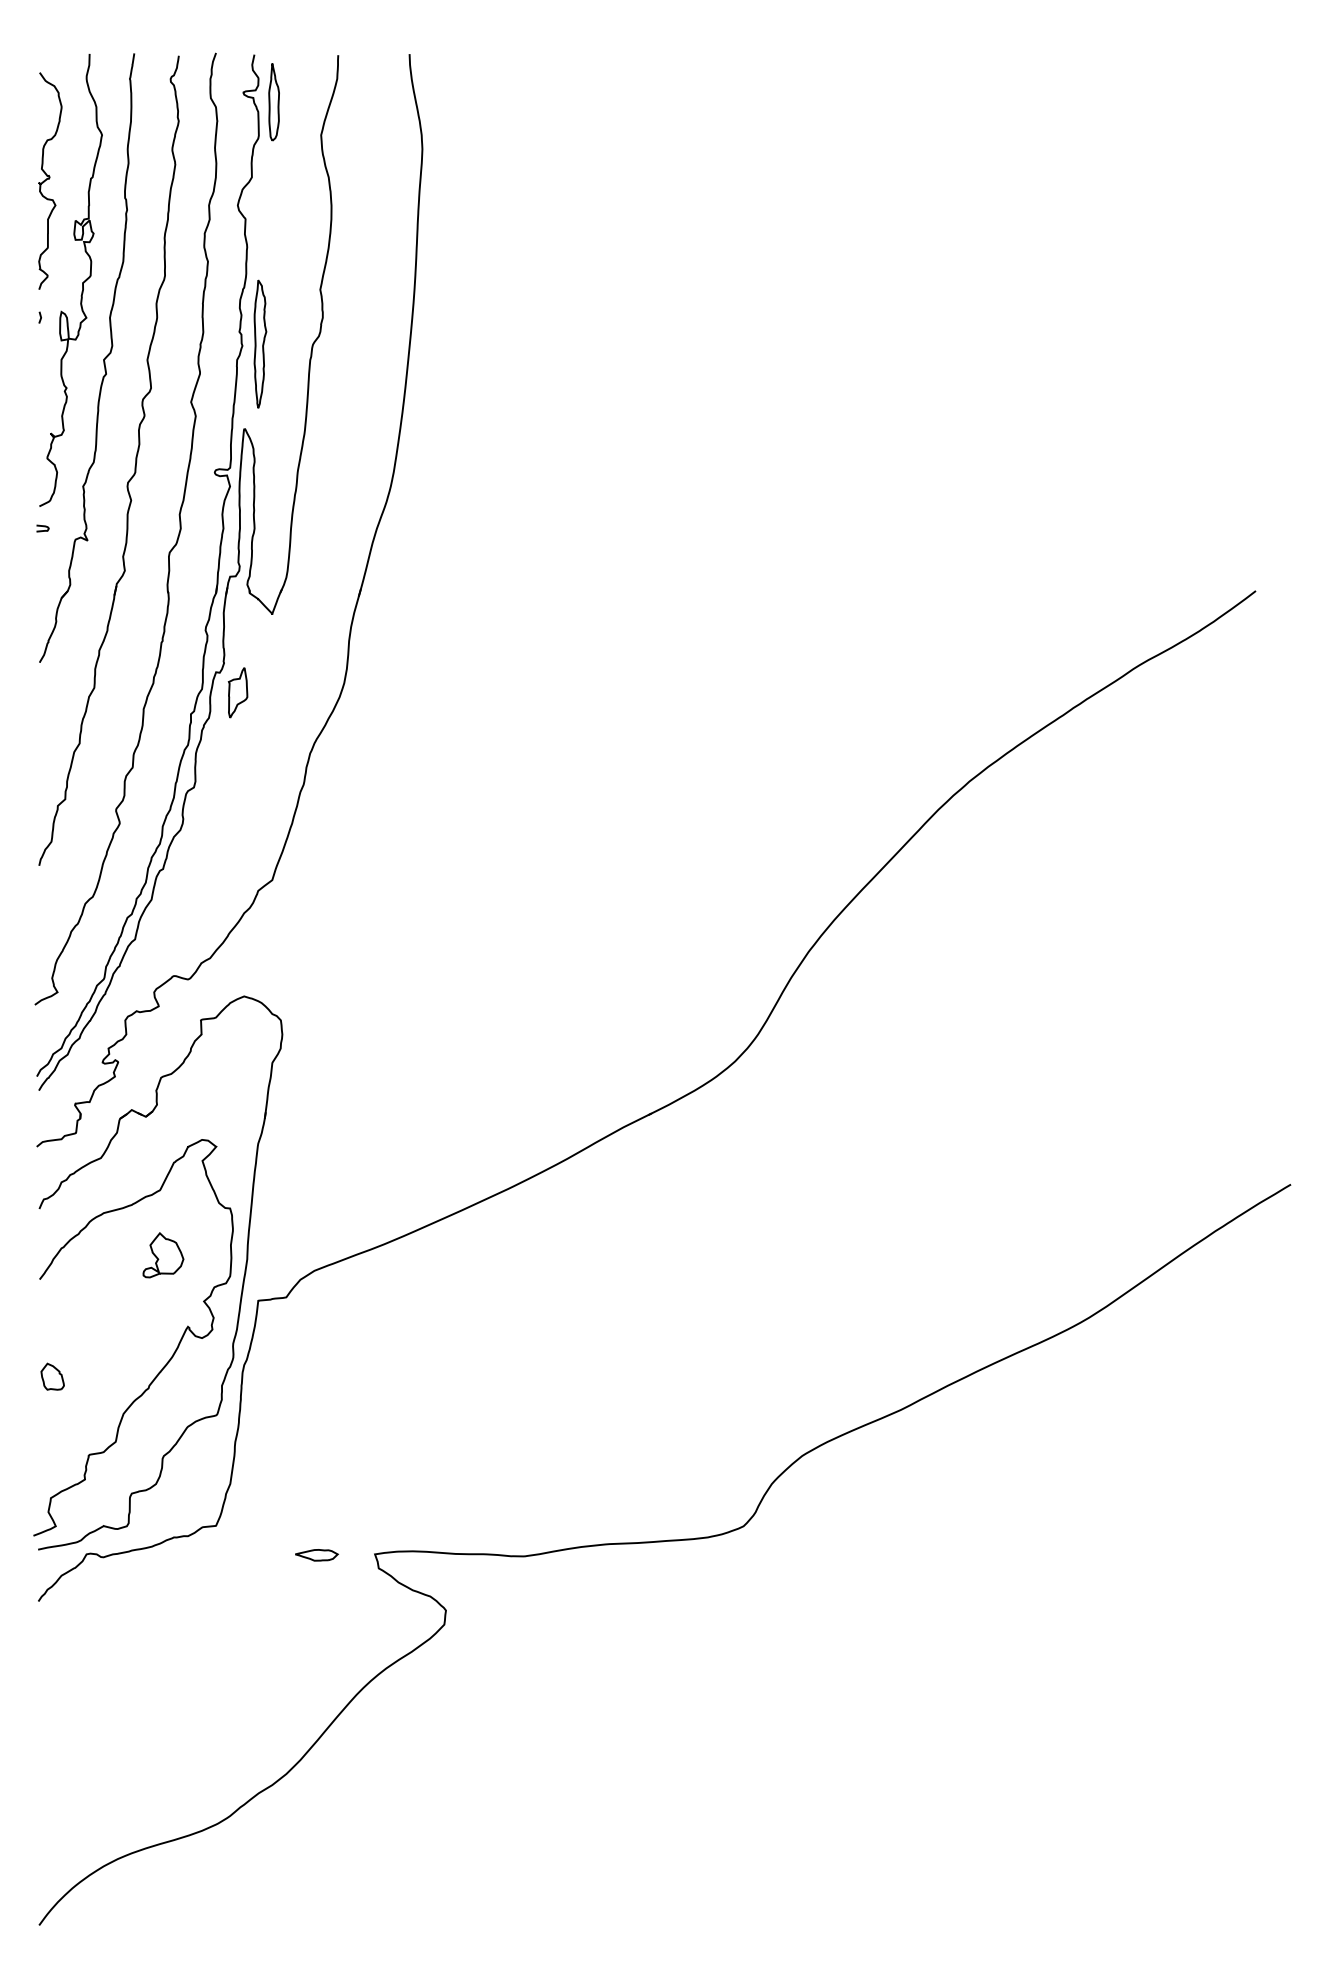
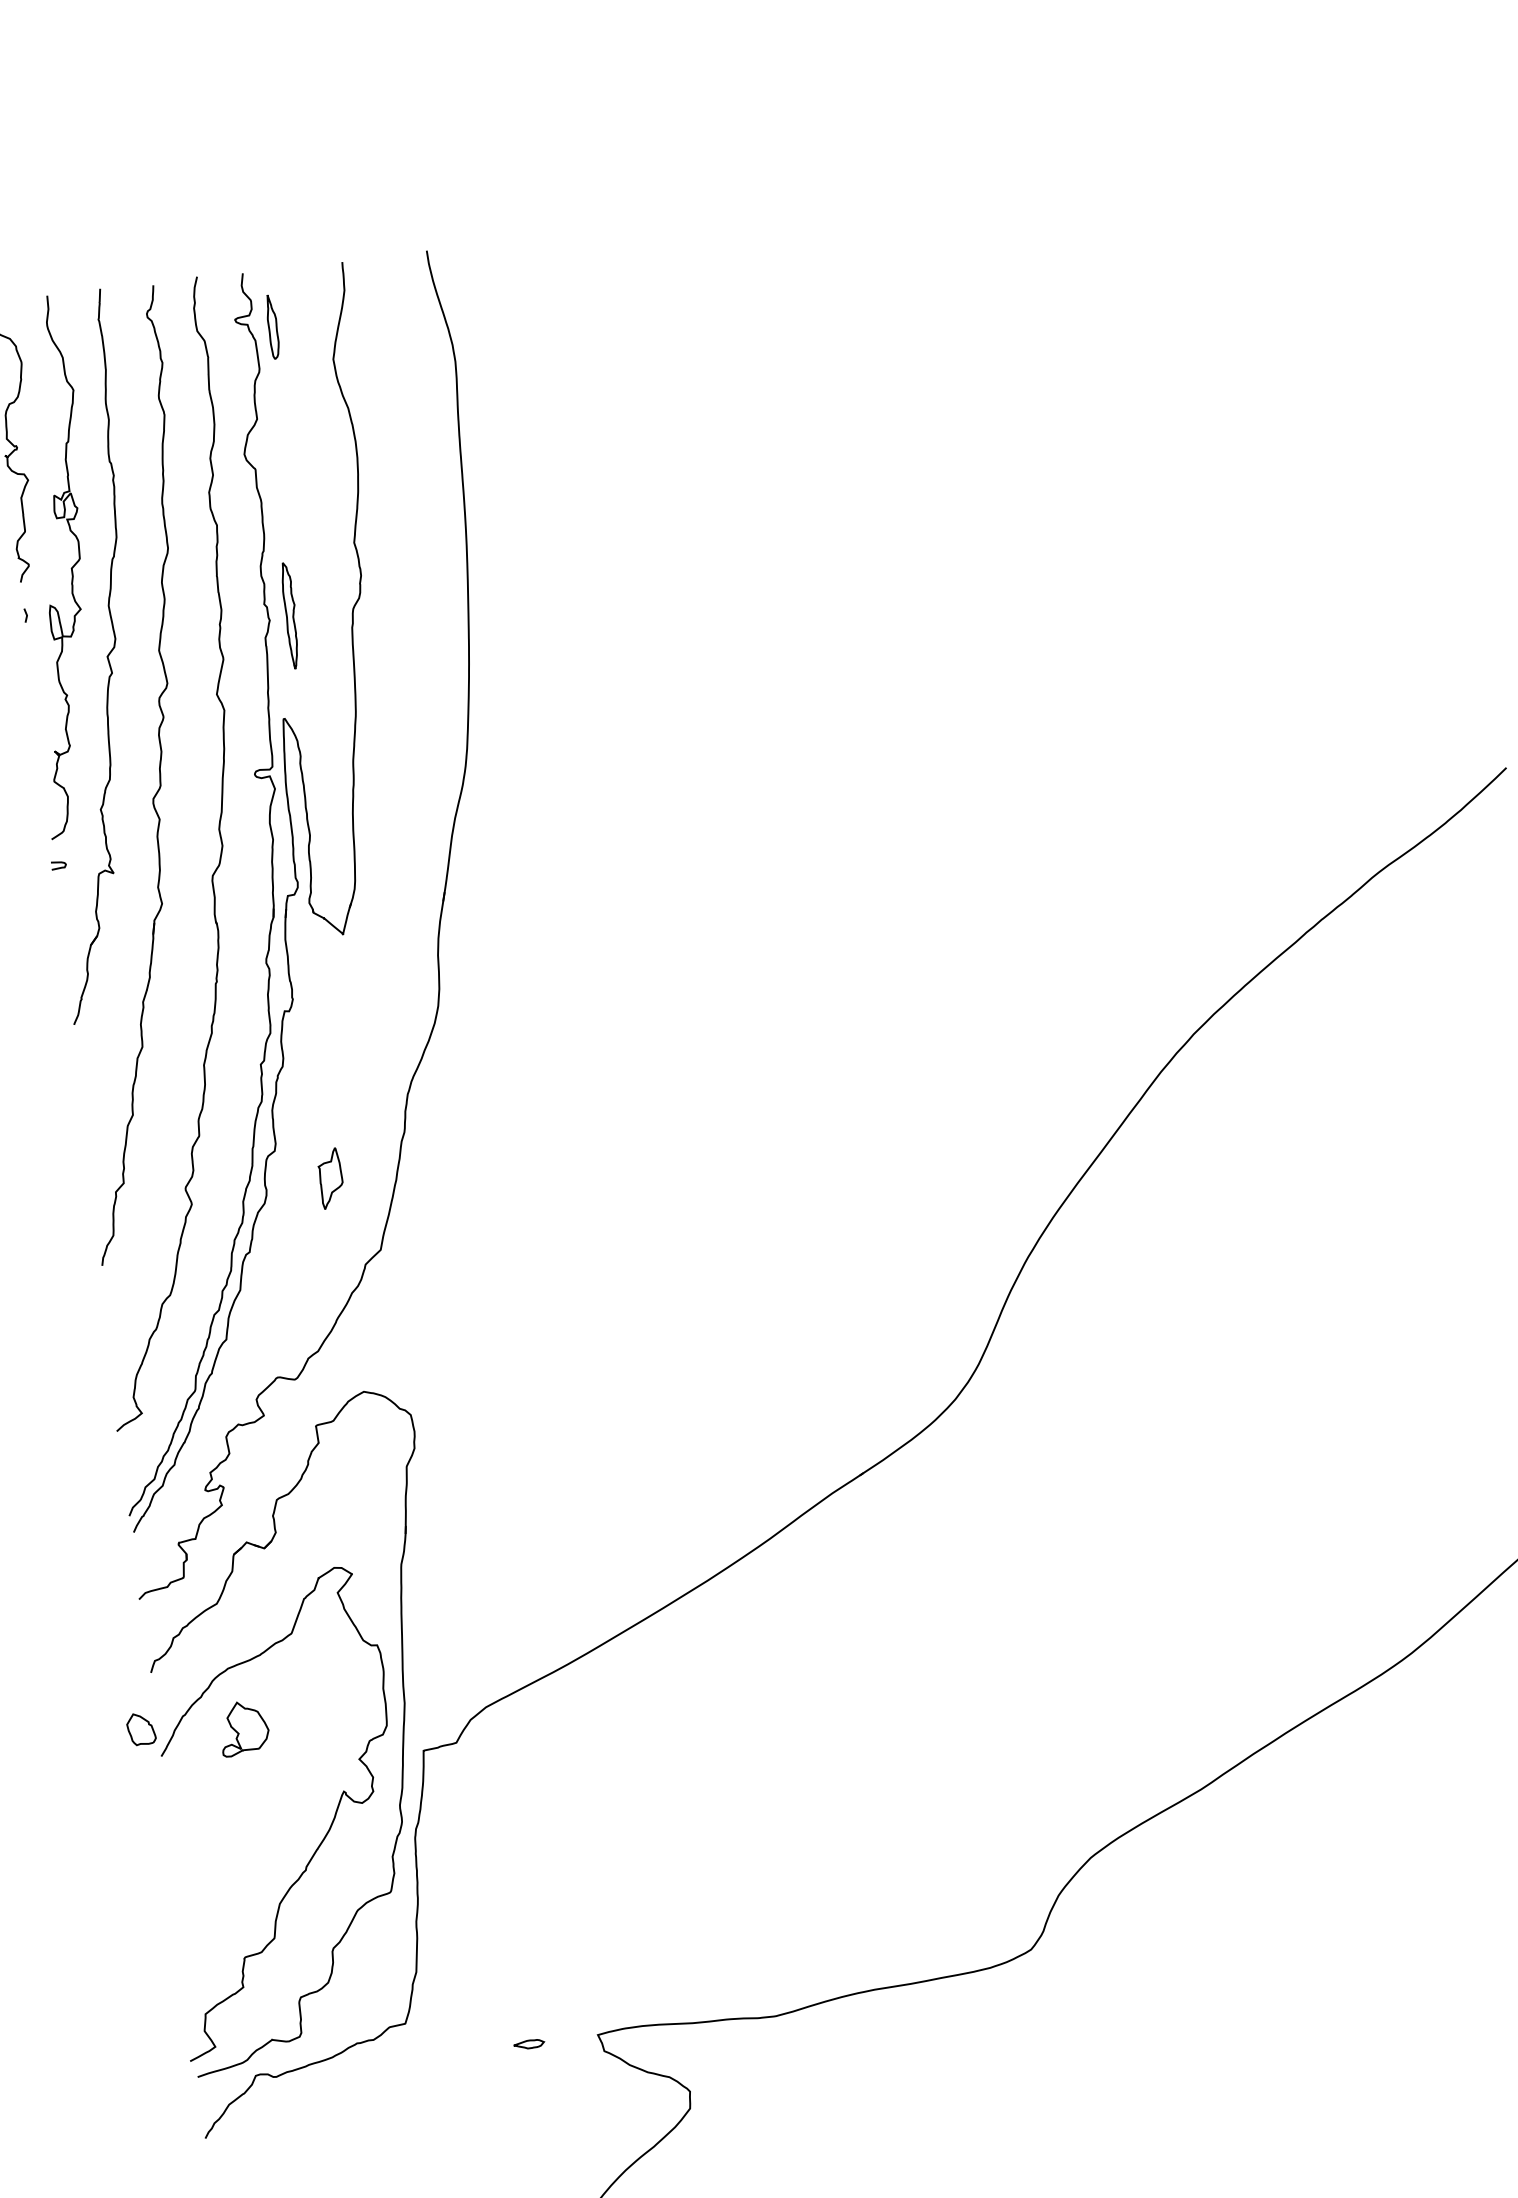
part: (273, 102) -> (272, 327), size x0.7
part: (260, 343) -> (290, 615), size x0.7
part: (237, 692) -> (330, 1178), moved
part: (163, 1255) -> (244, 1728), moved
part: (52, 1376) -> (140, 1728), moved
part: (316, 1555) -> (528, 2044), size x0.6

